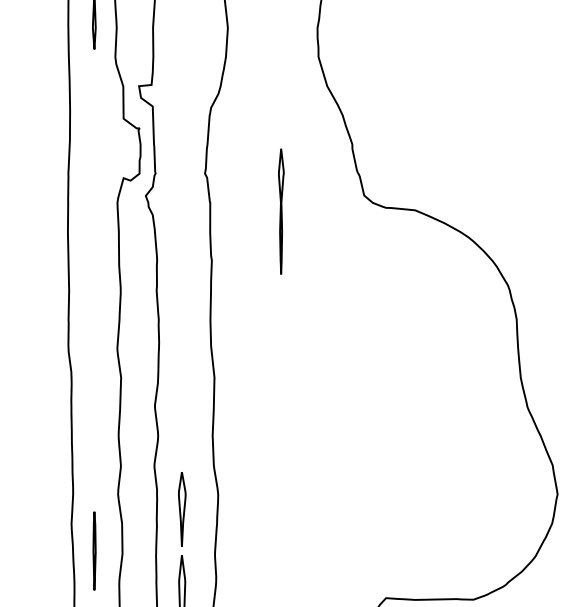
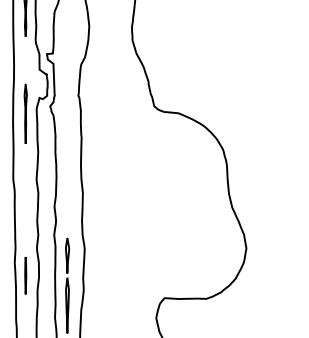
line: (280, 210) -> (25, 113), moved

